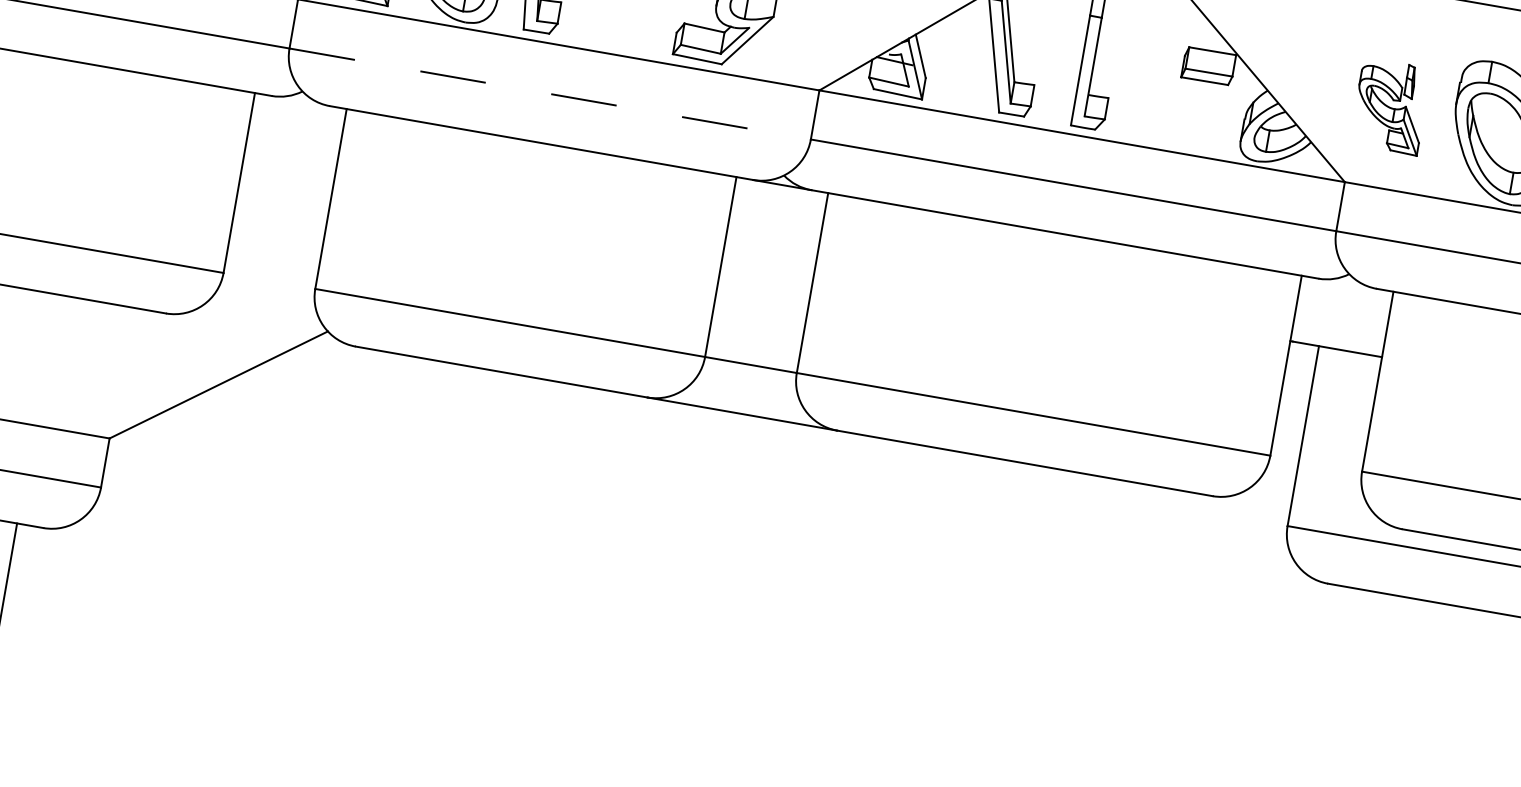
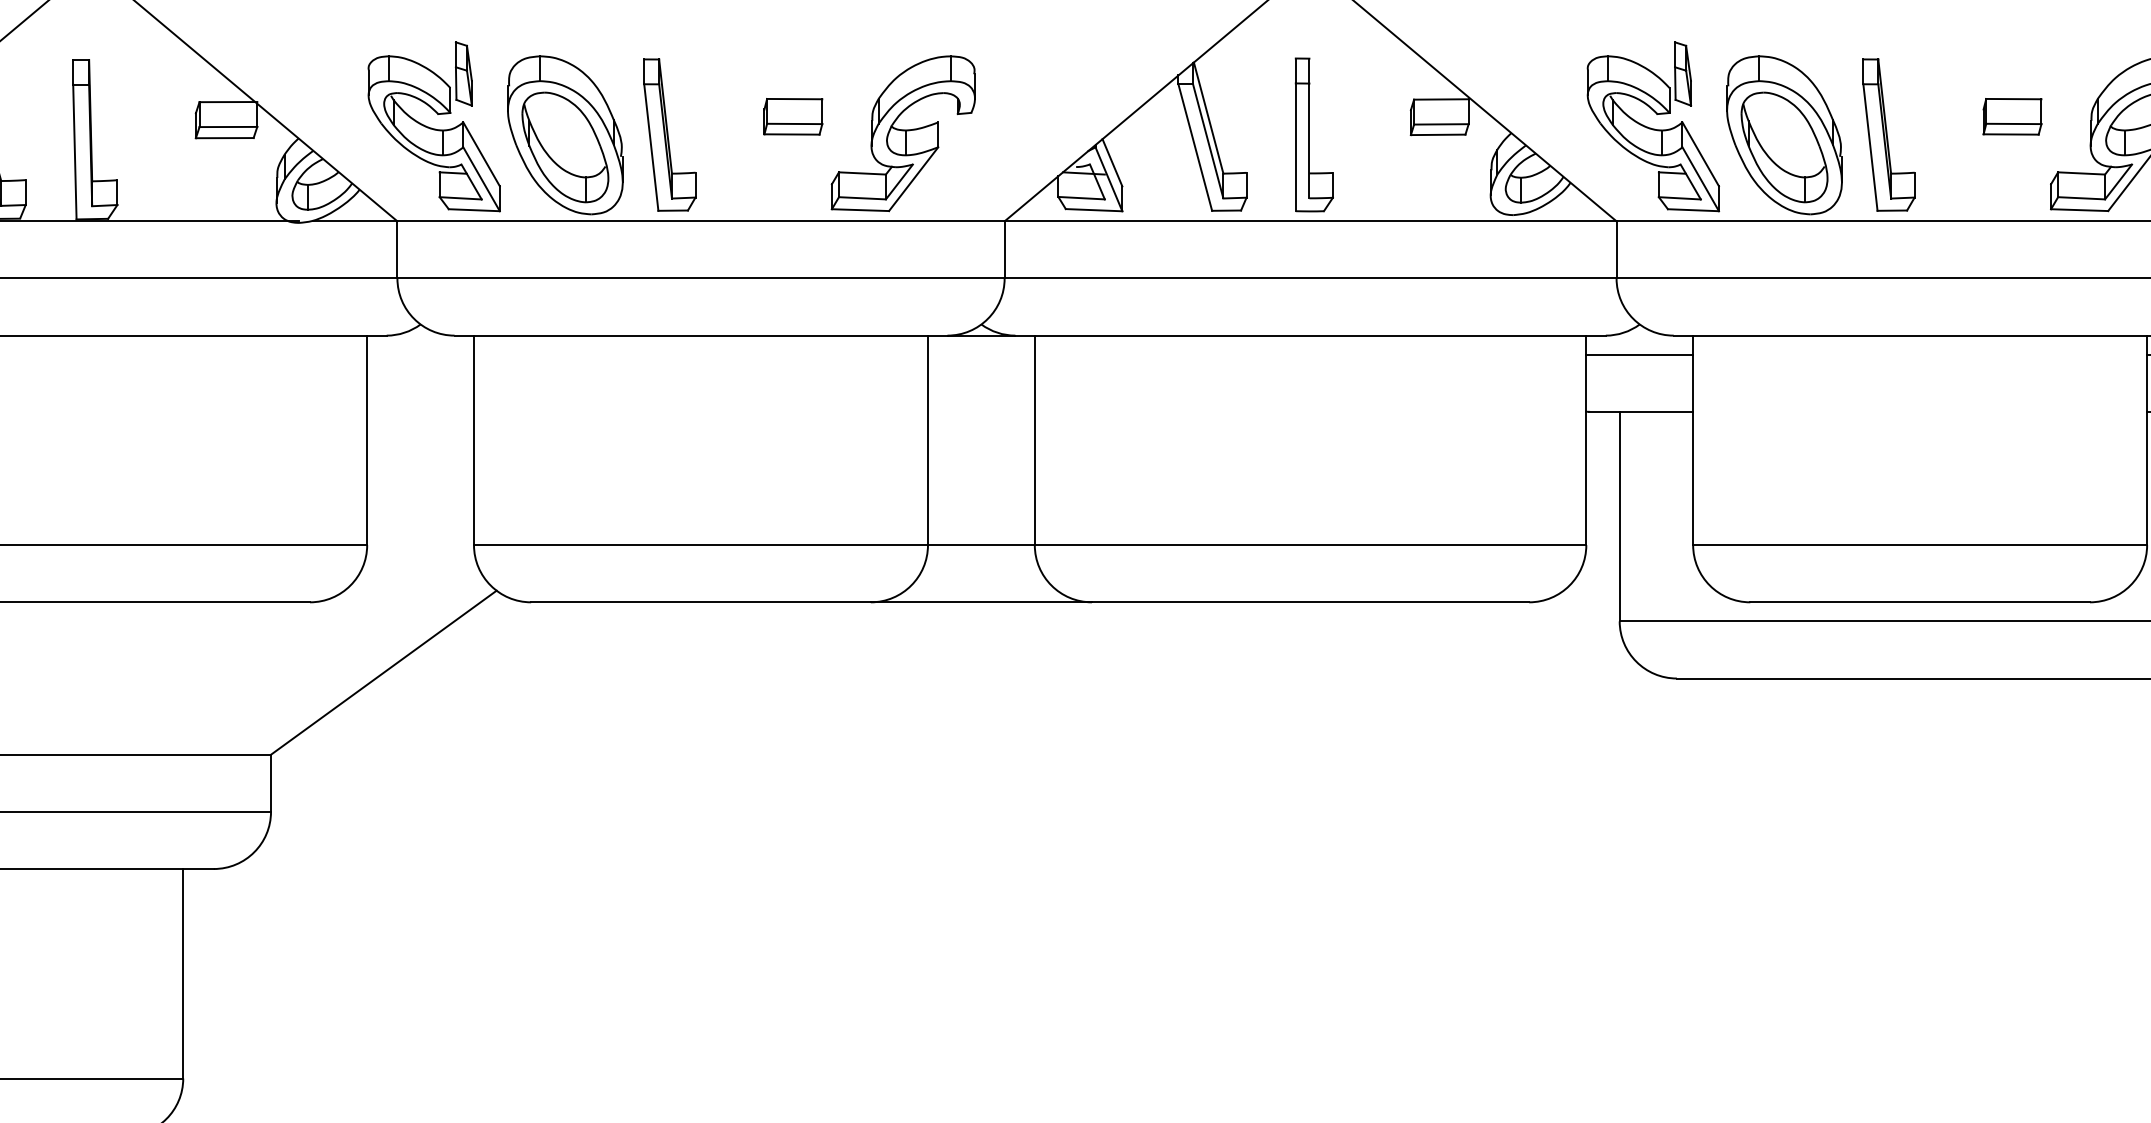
line: (550, 94) -> (701, 278), dashed -> solid
part: (1389, 106) -> (1652, 126), size x1.67
line: (1344, 299) -> (1639, 354), added

